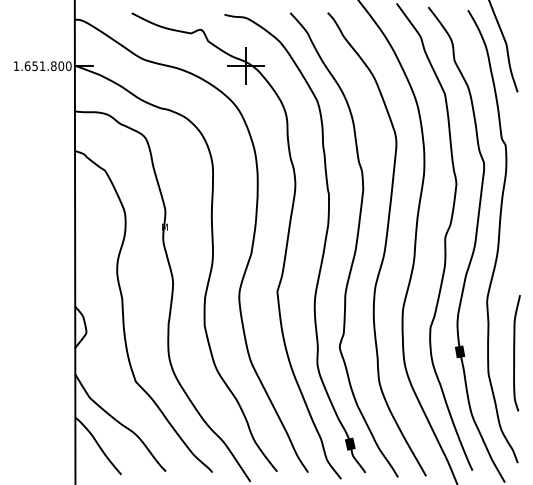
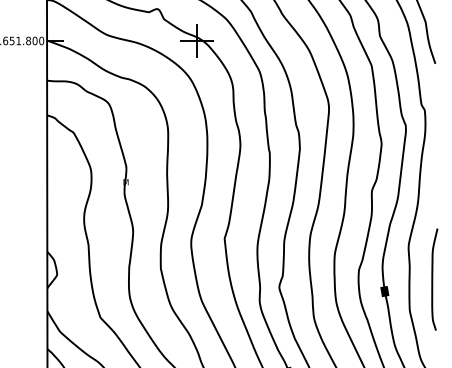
curve: (515, 353) -> (433, 279), moved

